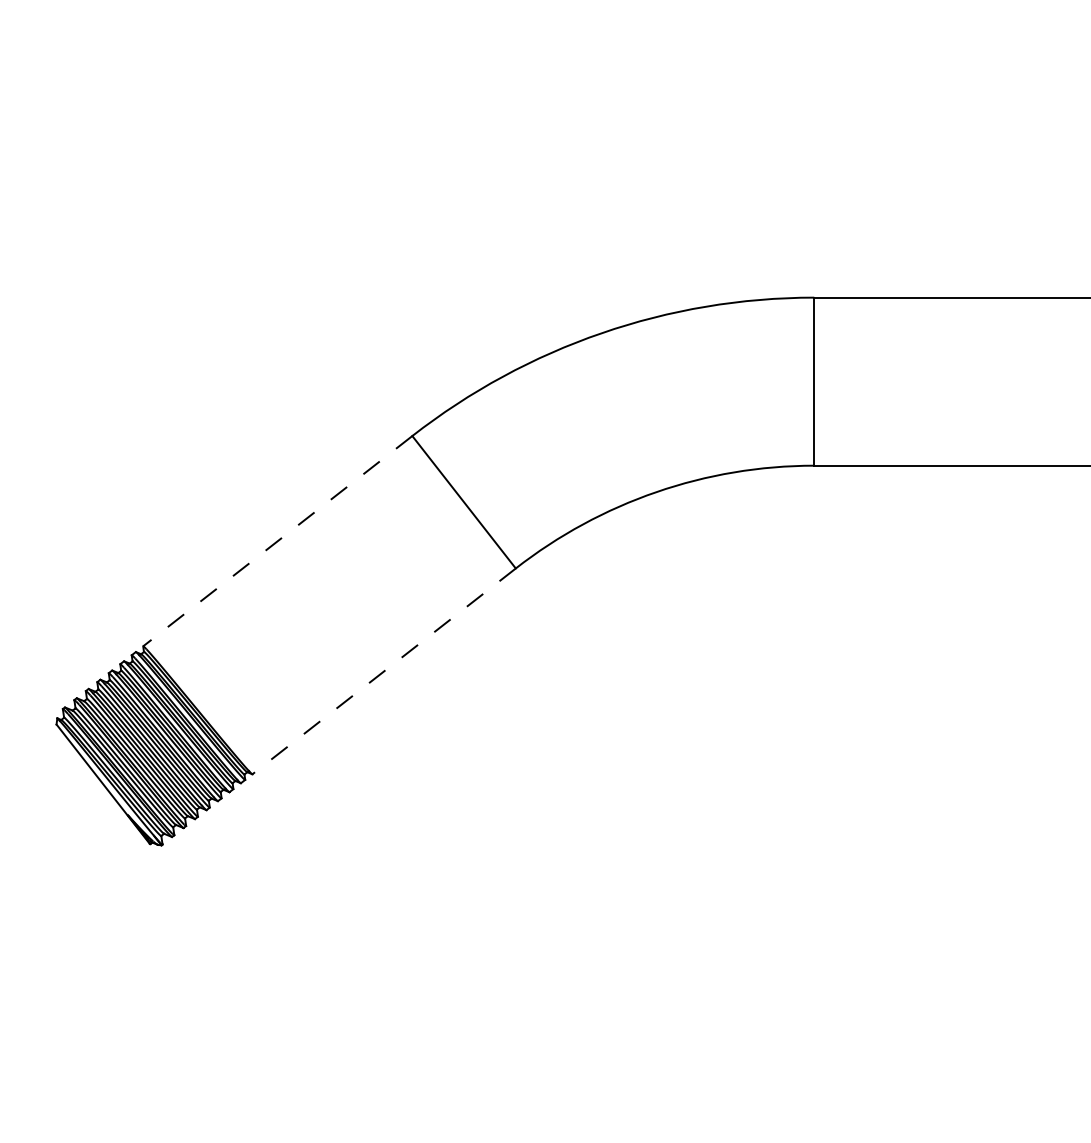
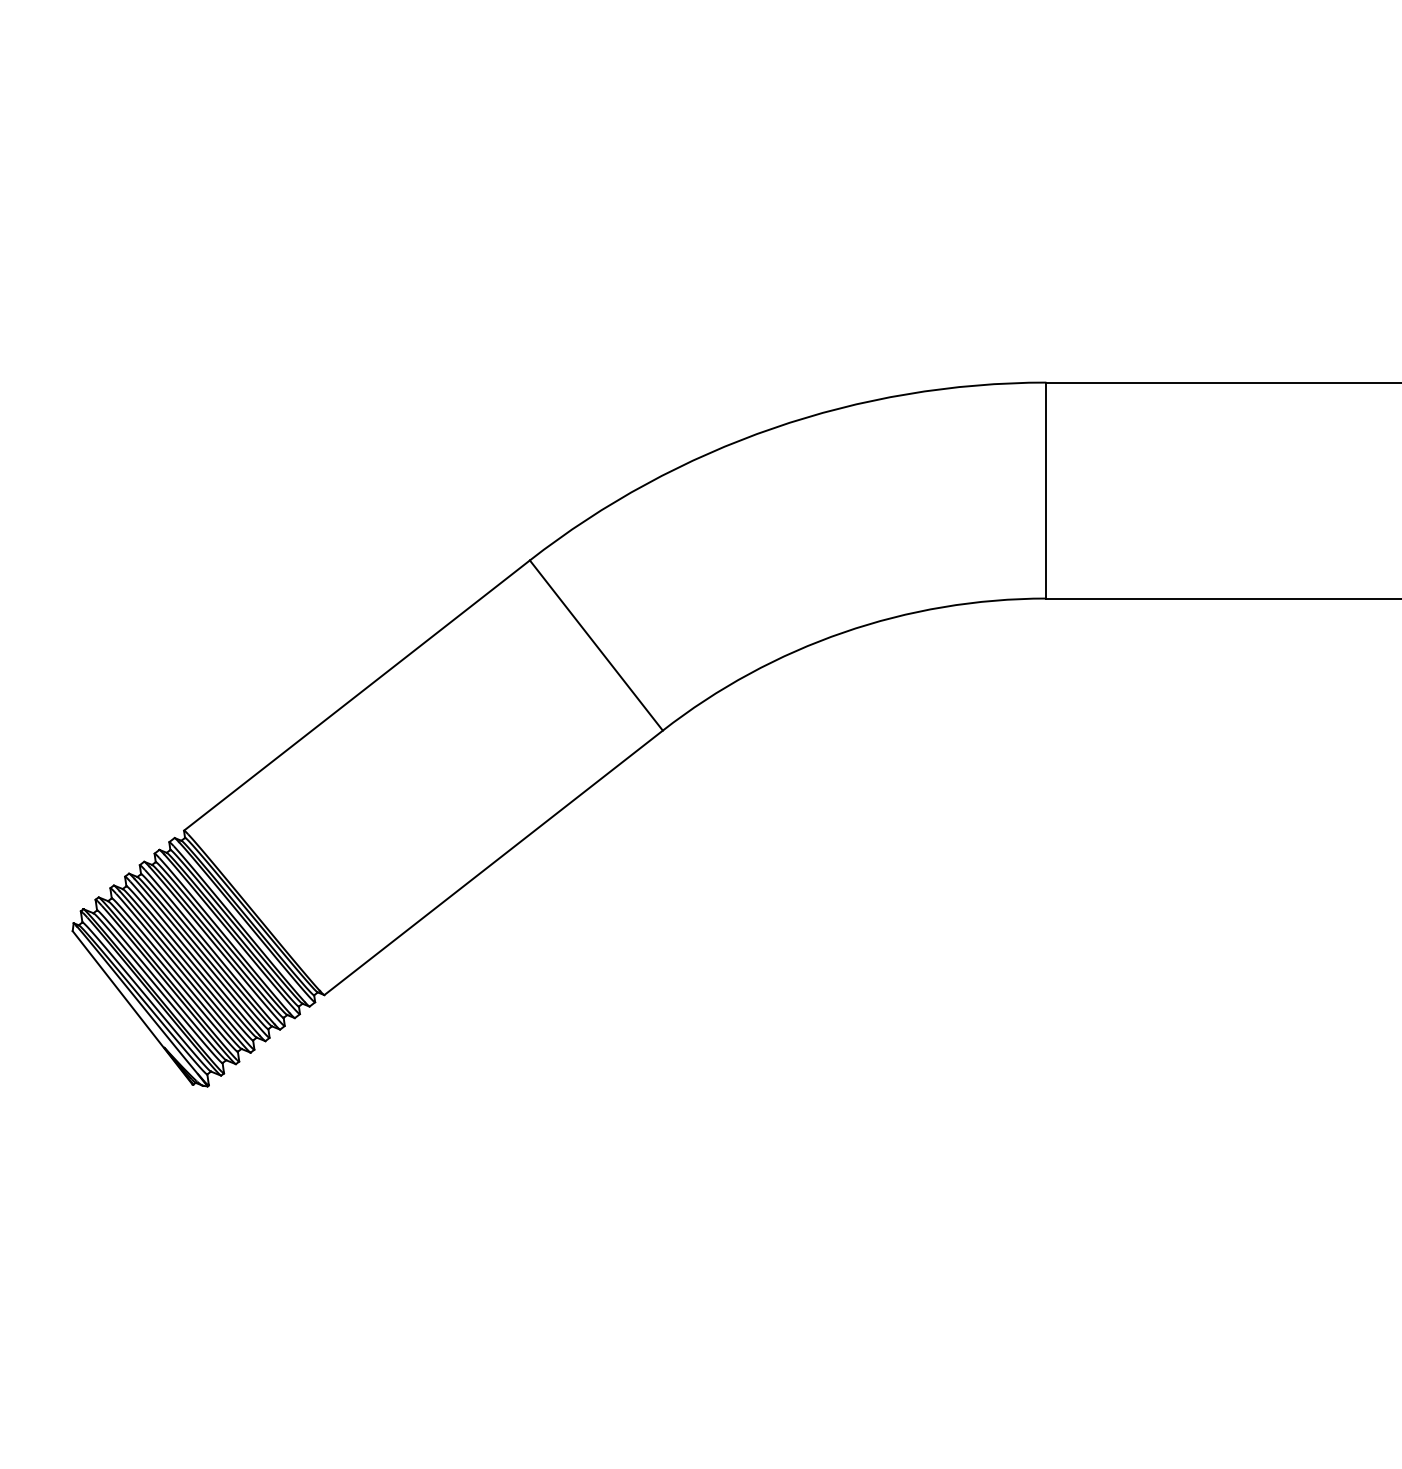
line: (277, 541) -> (356, 695), dashed -> solid
line: (384, 671) -> (493, 862), dashed -> solid

